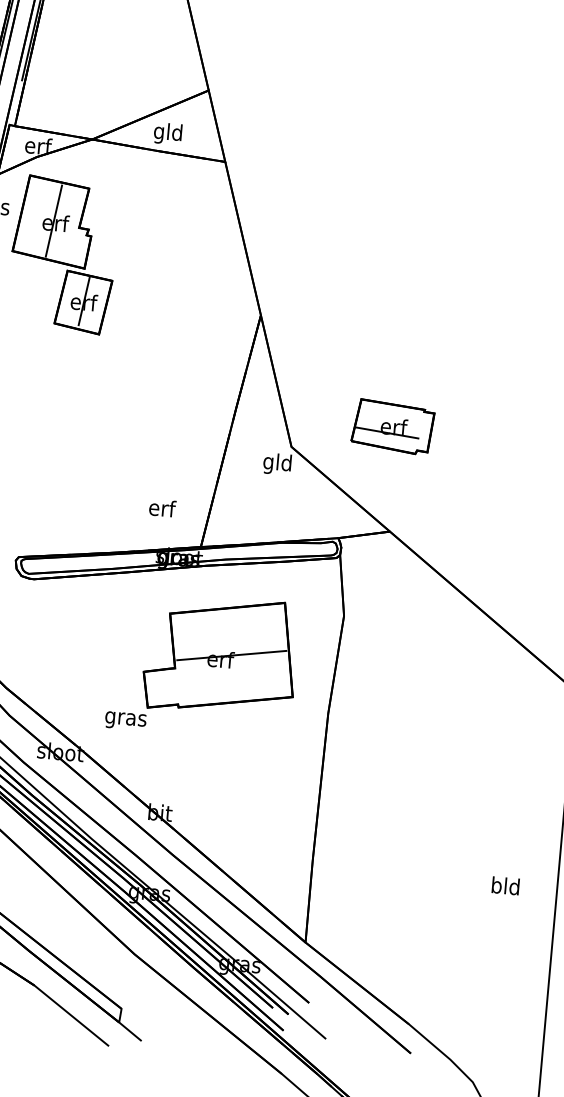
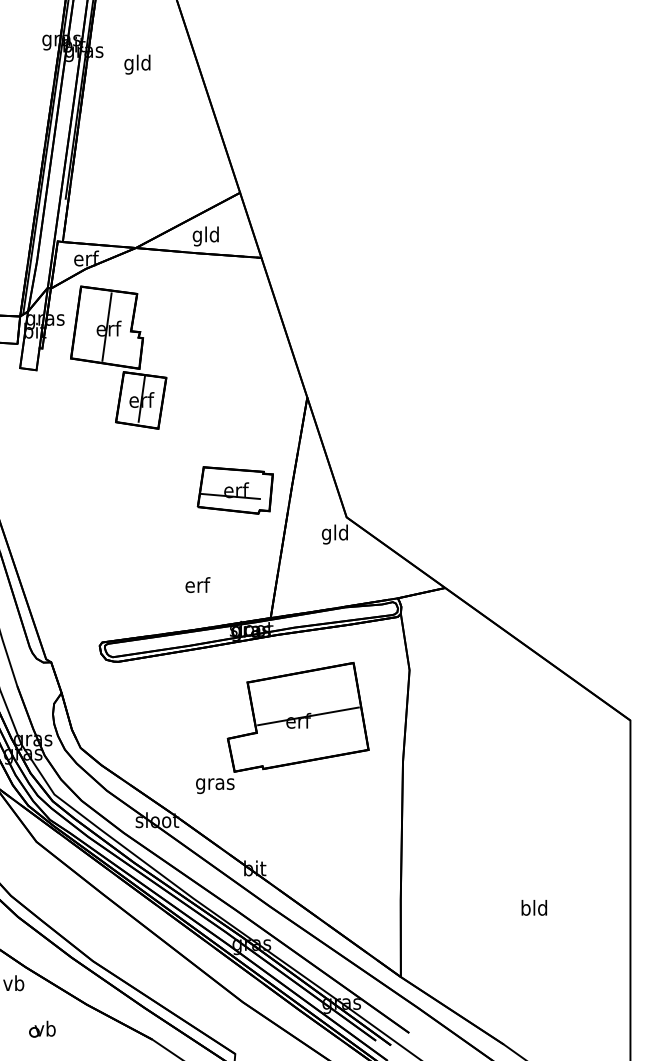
part: (392, 426) -> (234, 490), moved
text: (162, 507) -> (197, 584), moved
text: (504, 885) -> (533, 907), moved

